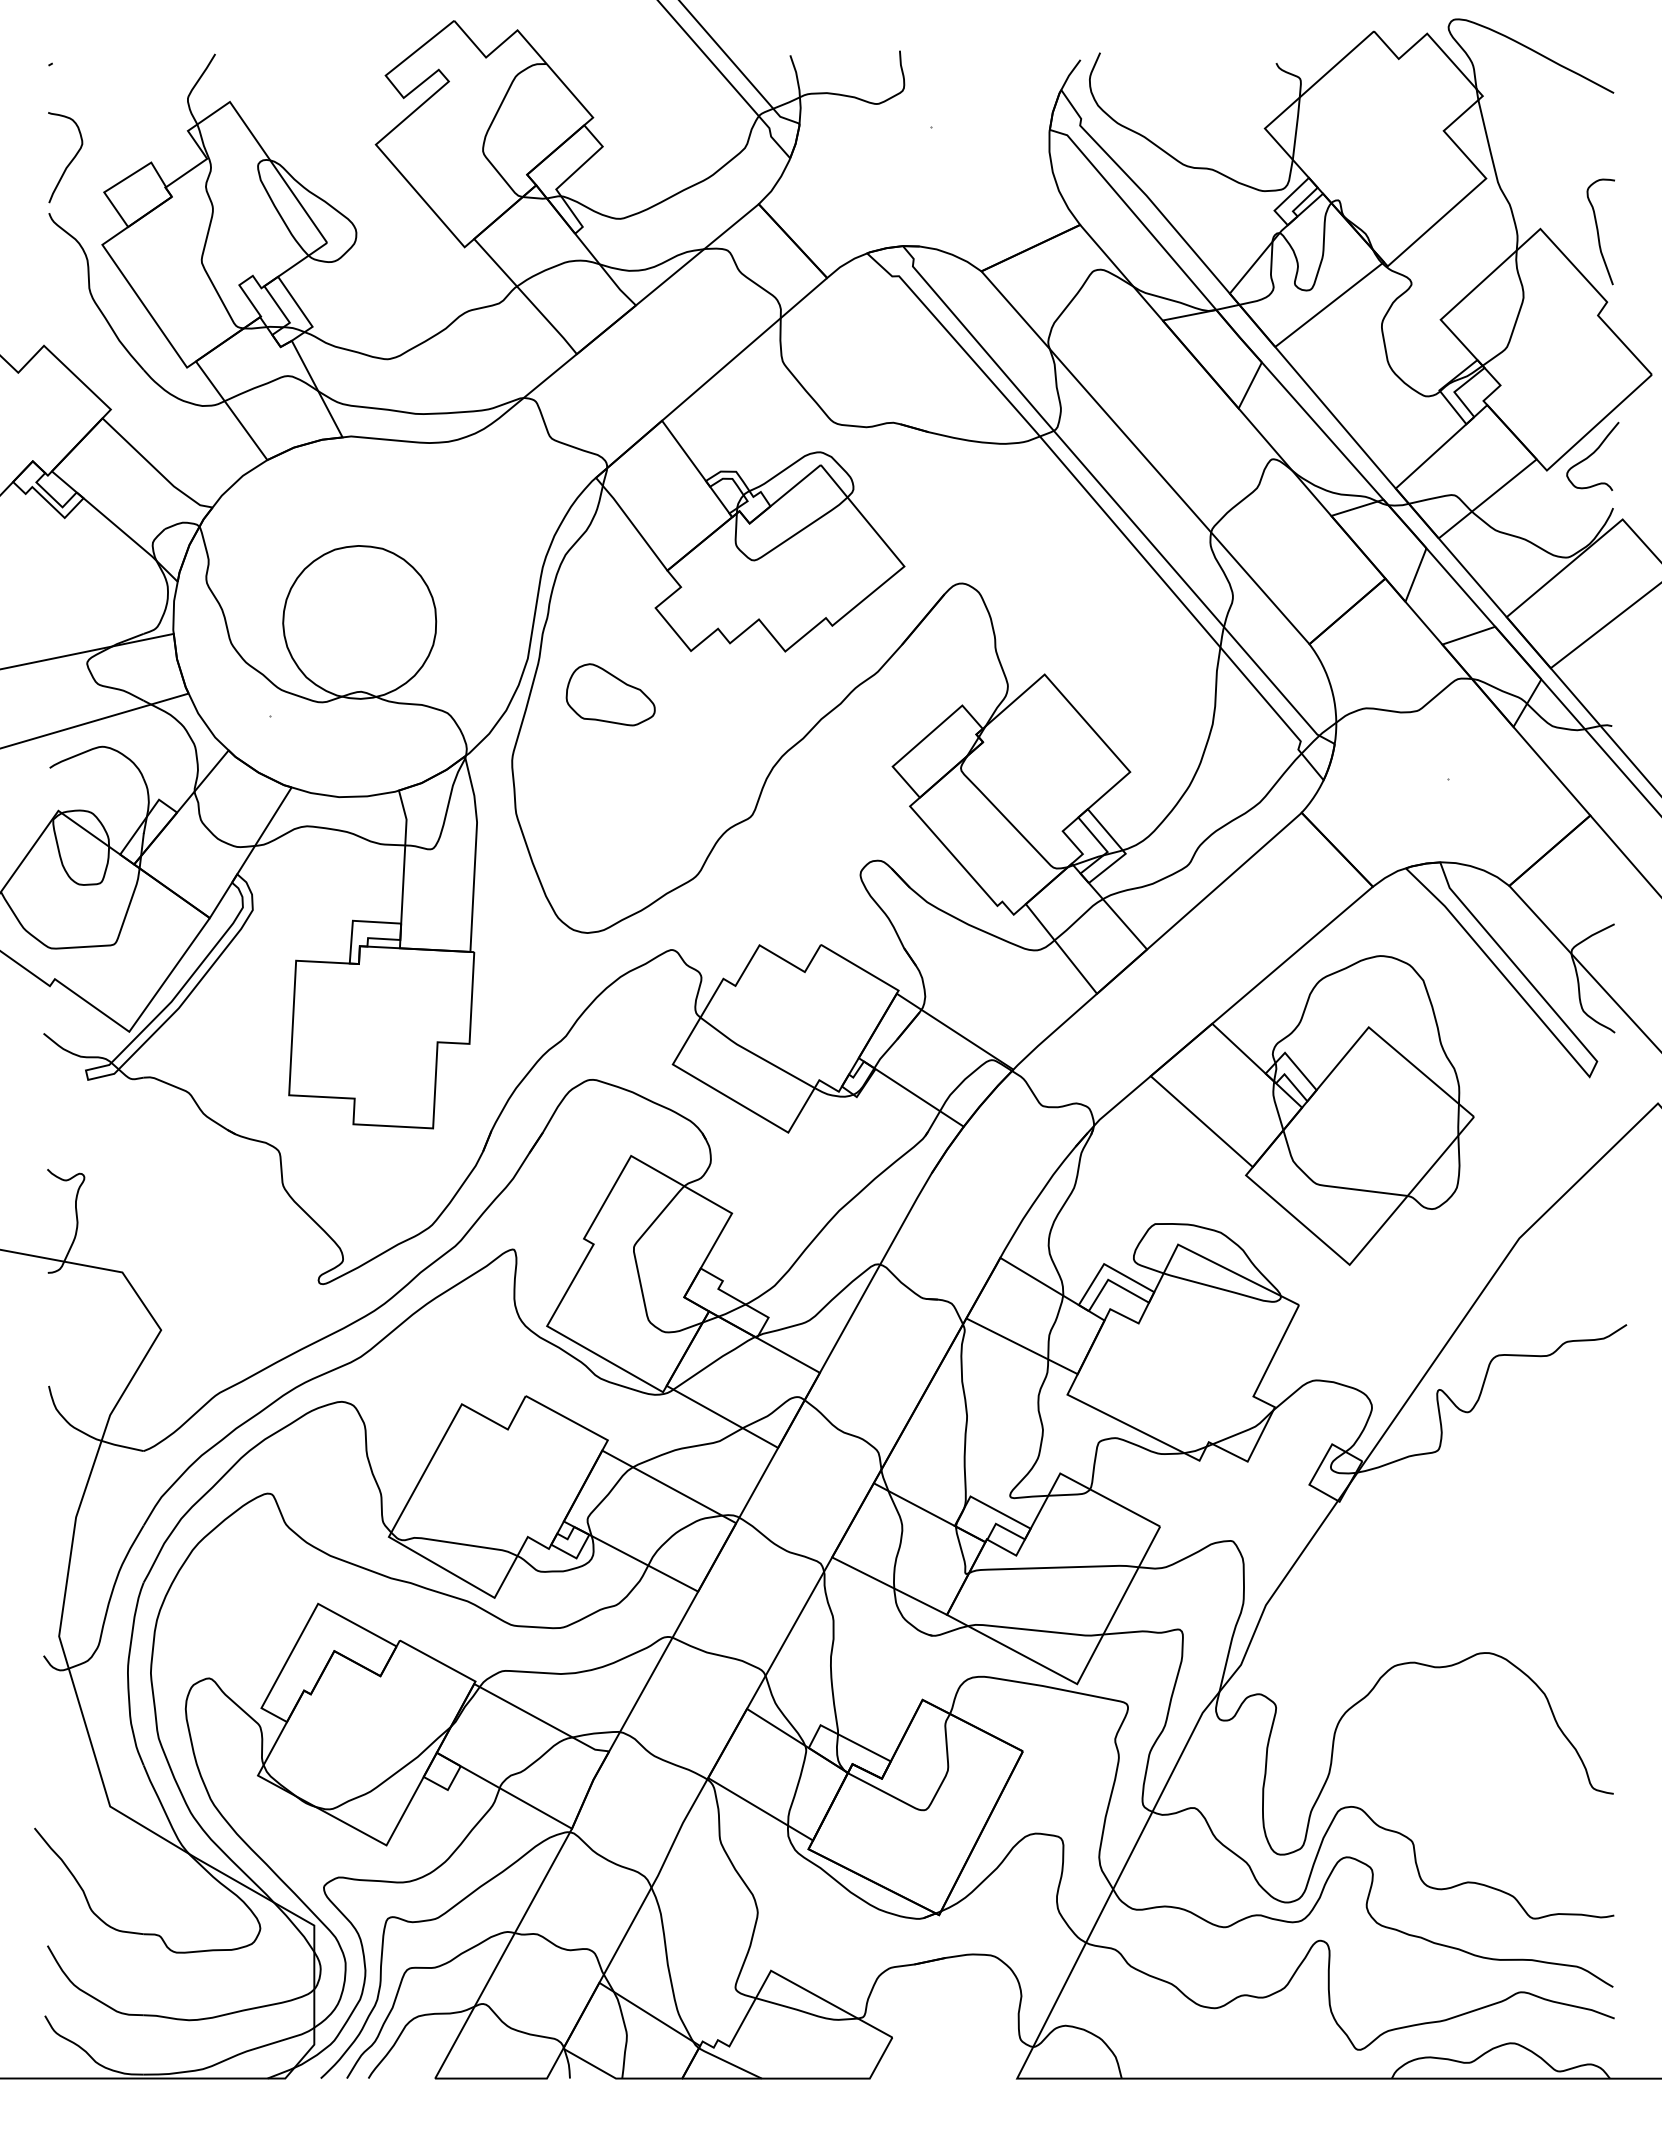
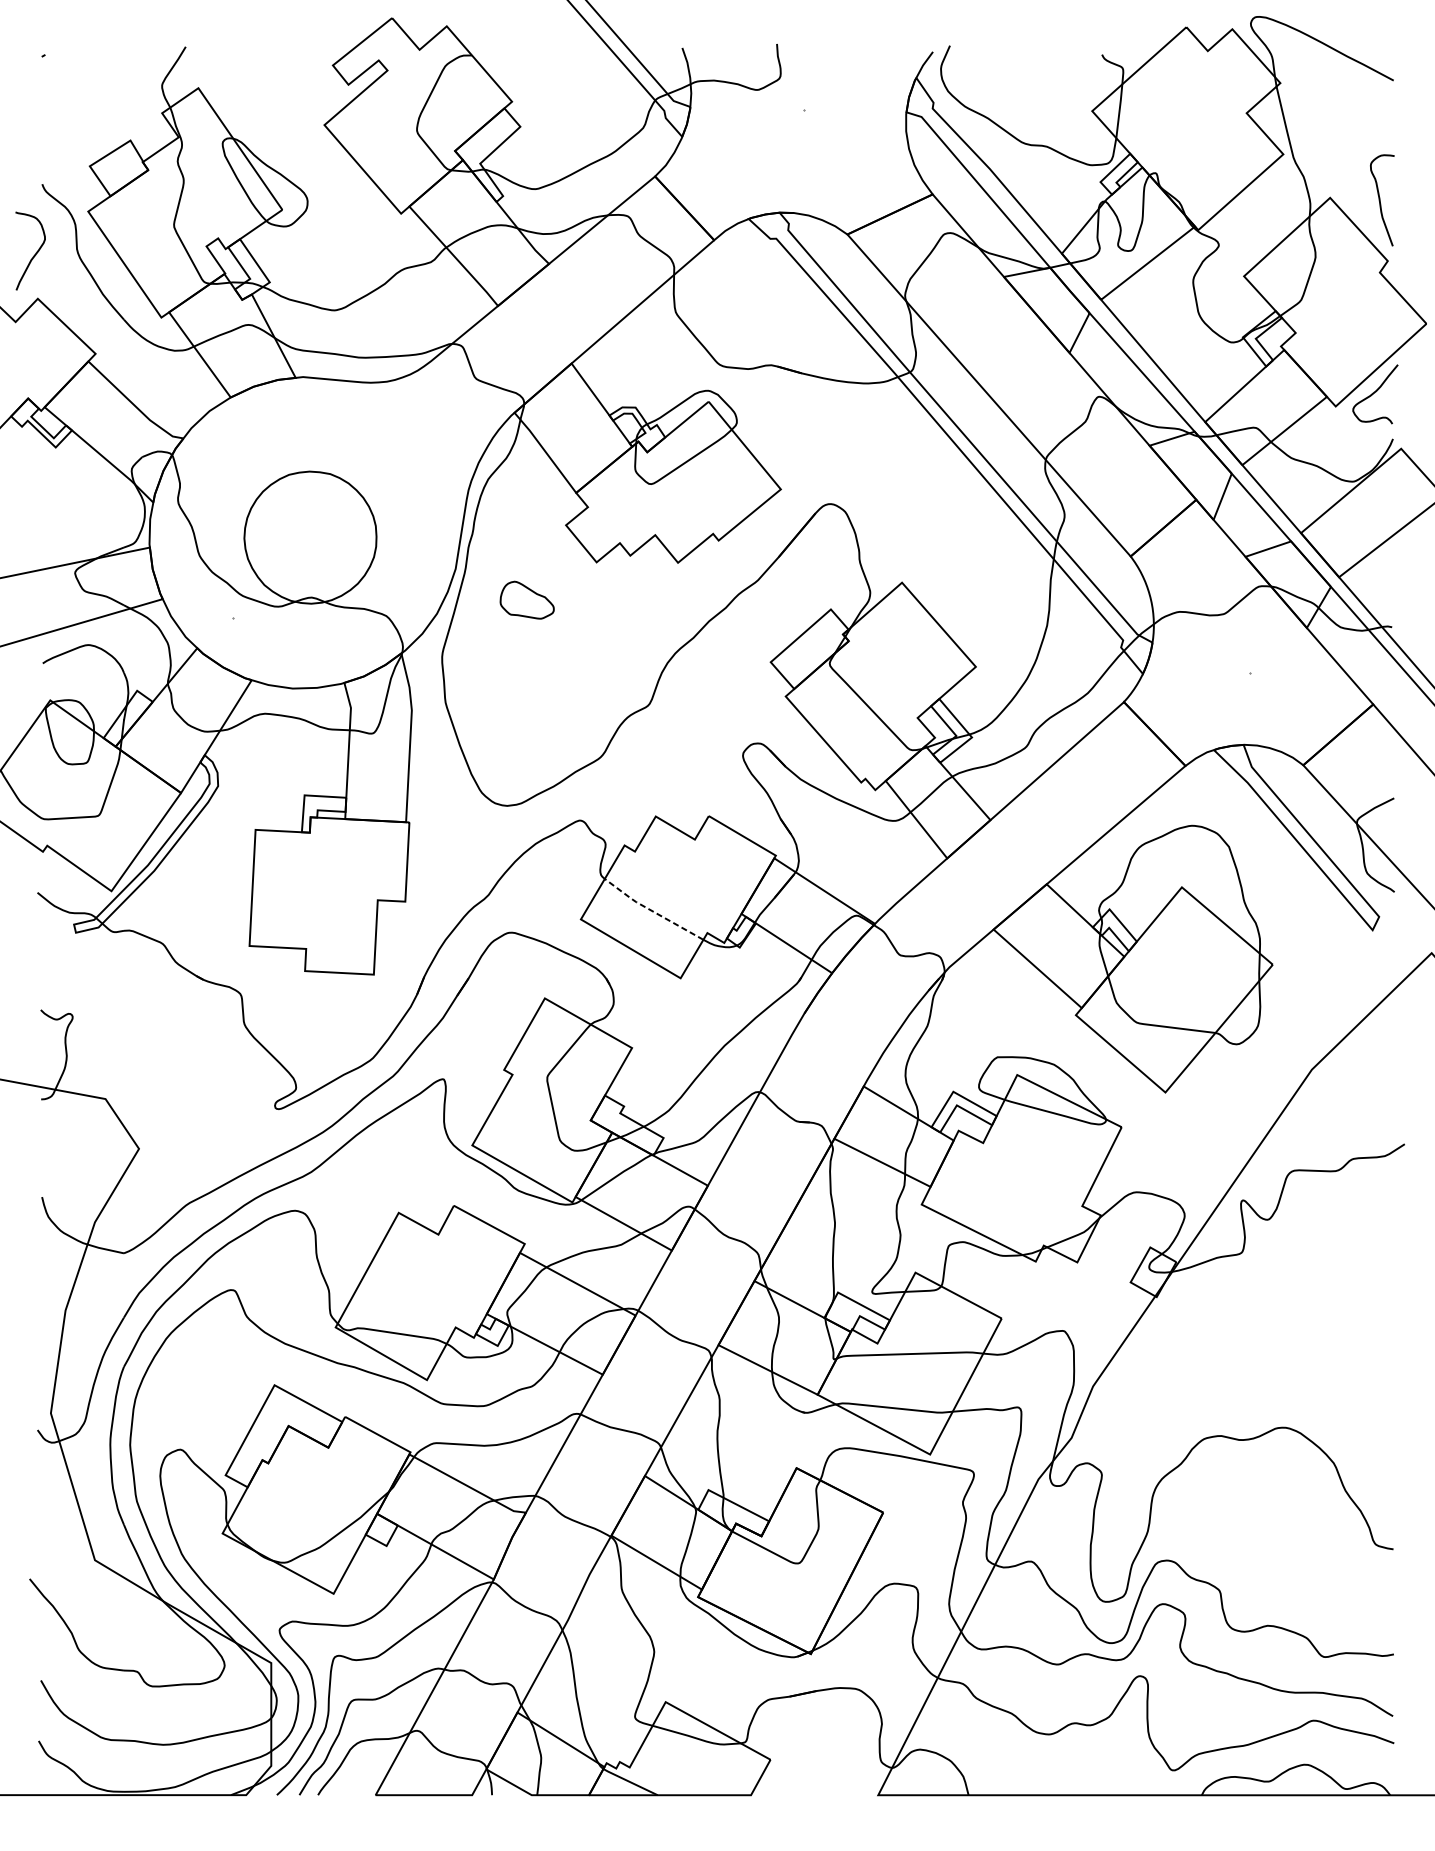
curve: (71, 159) -> (35, 252), moved
part: (610, 694) -> (527, 599), size x0.7
line: (754, 1054) -> (651, 910), solid -> dashed

